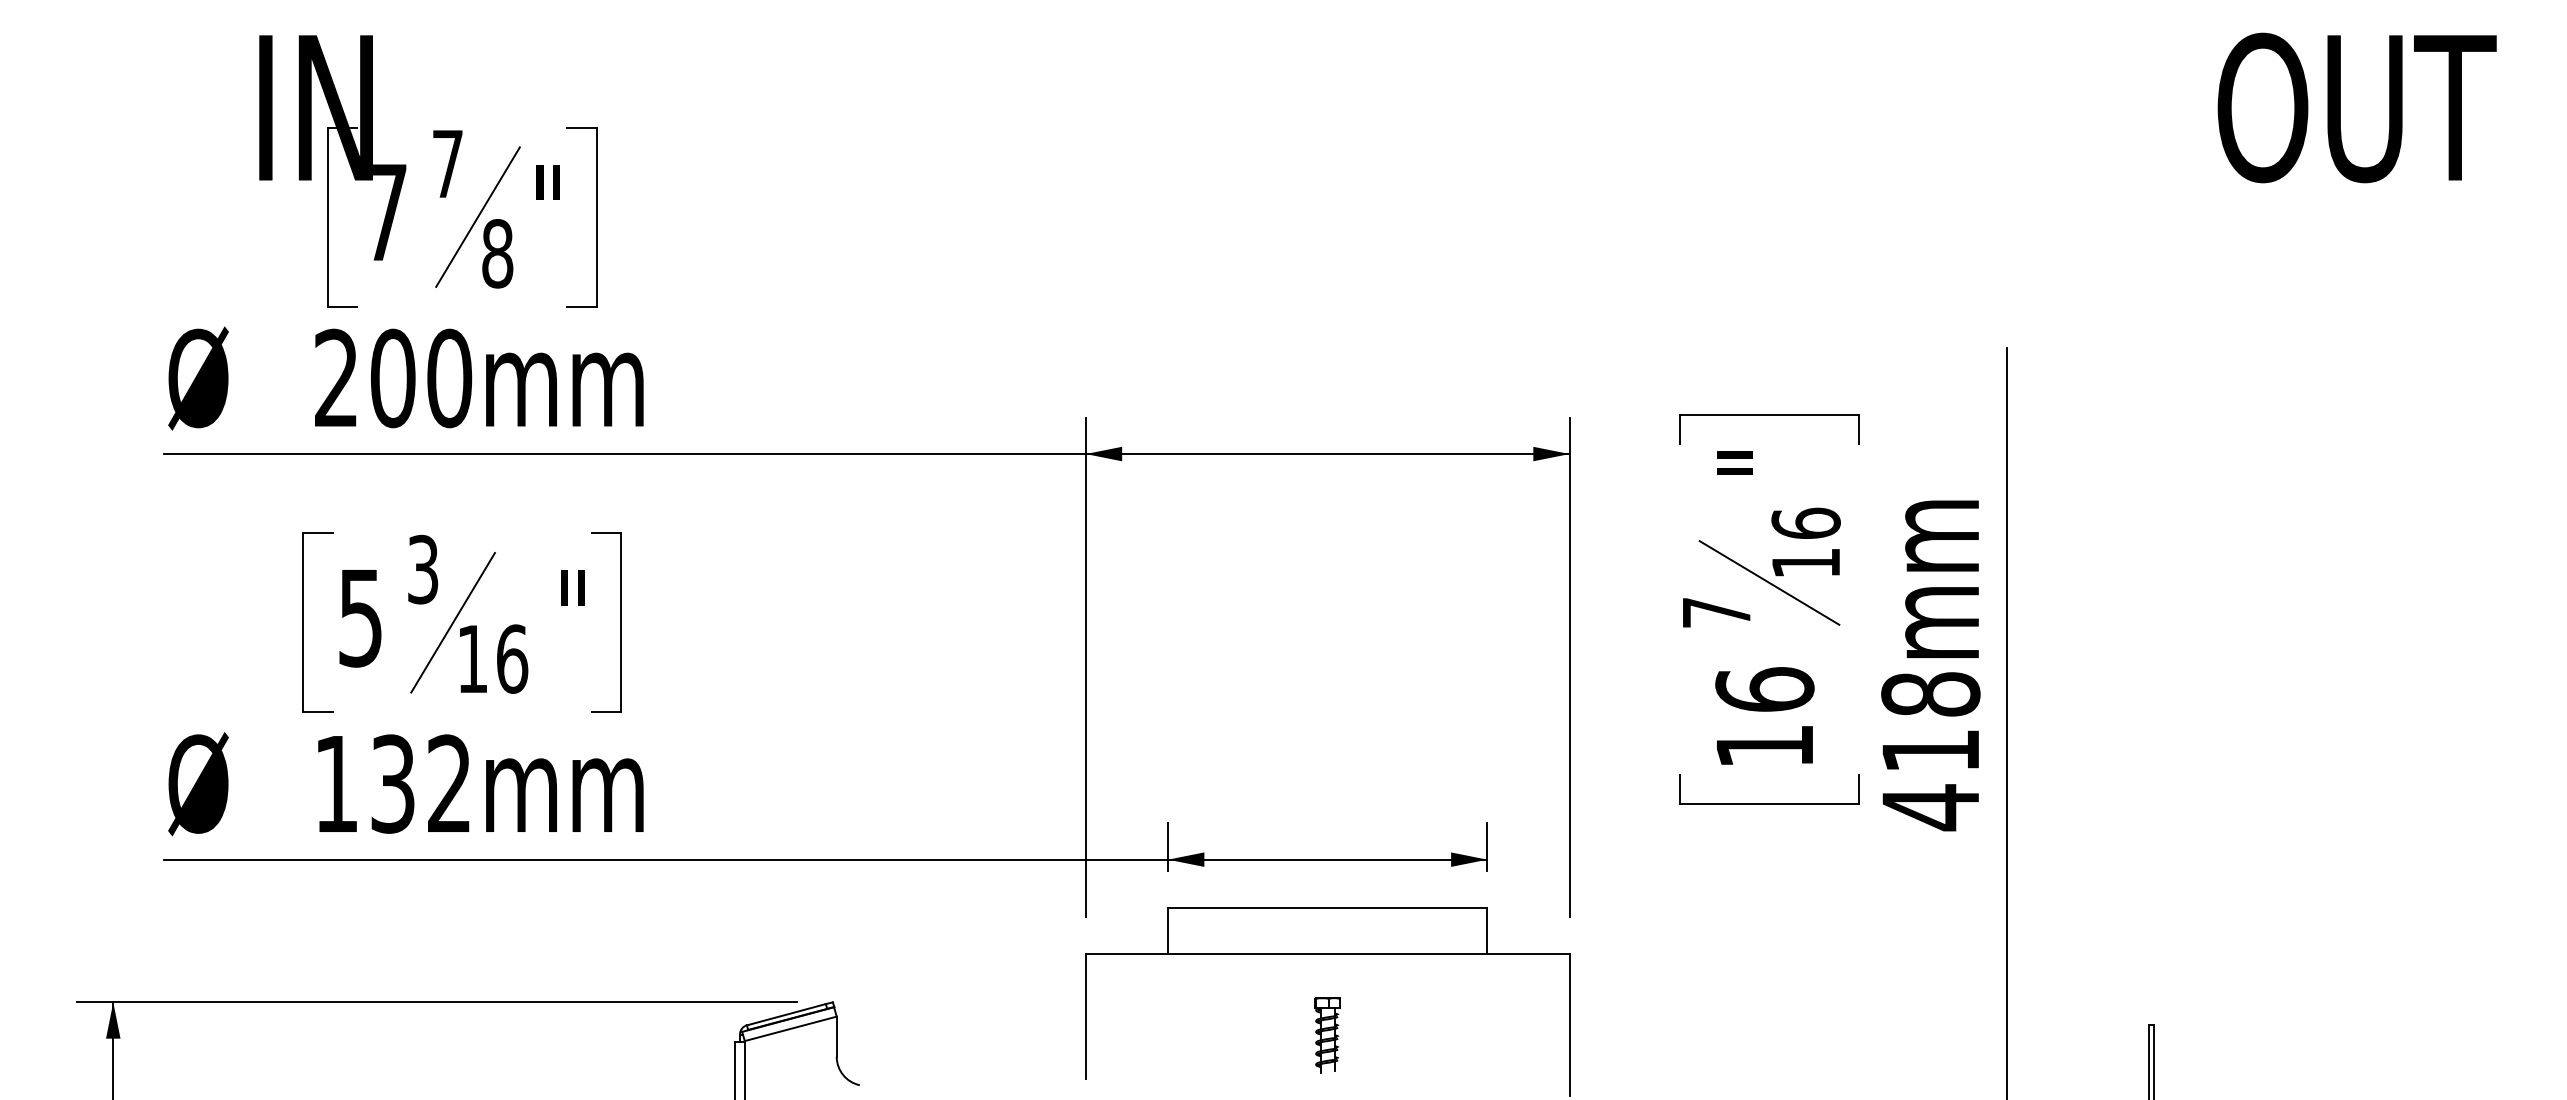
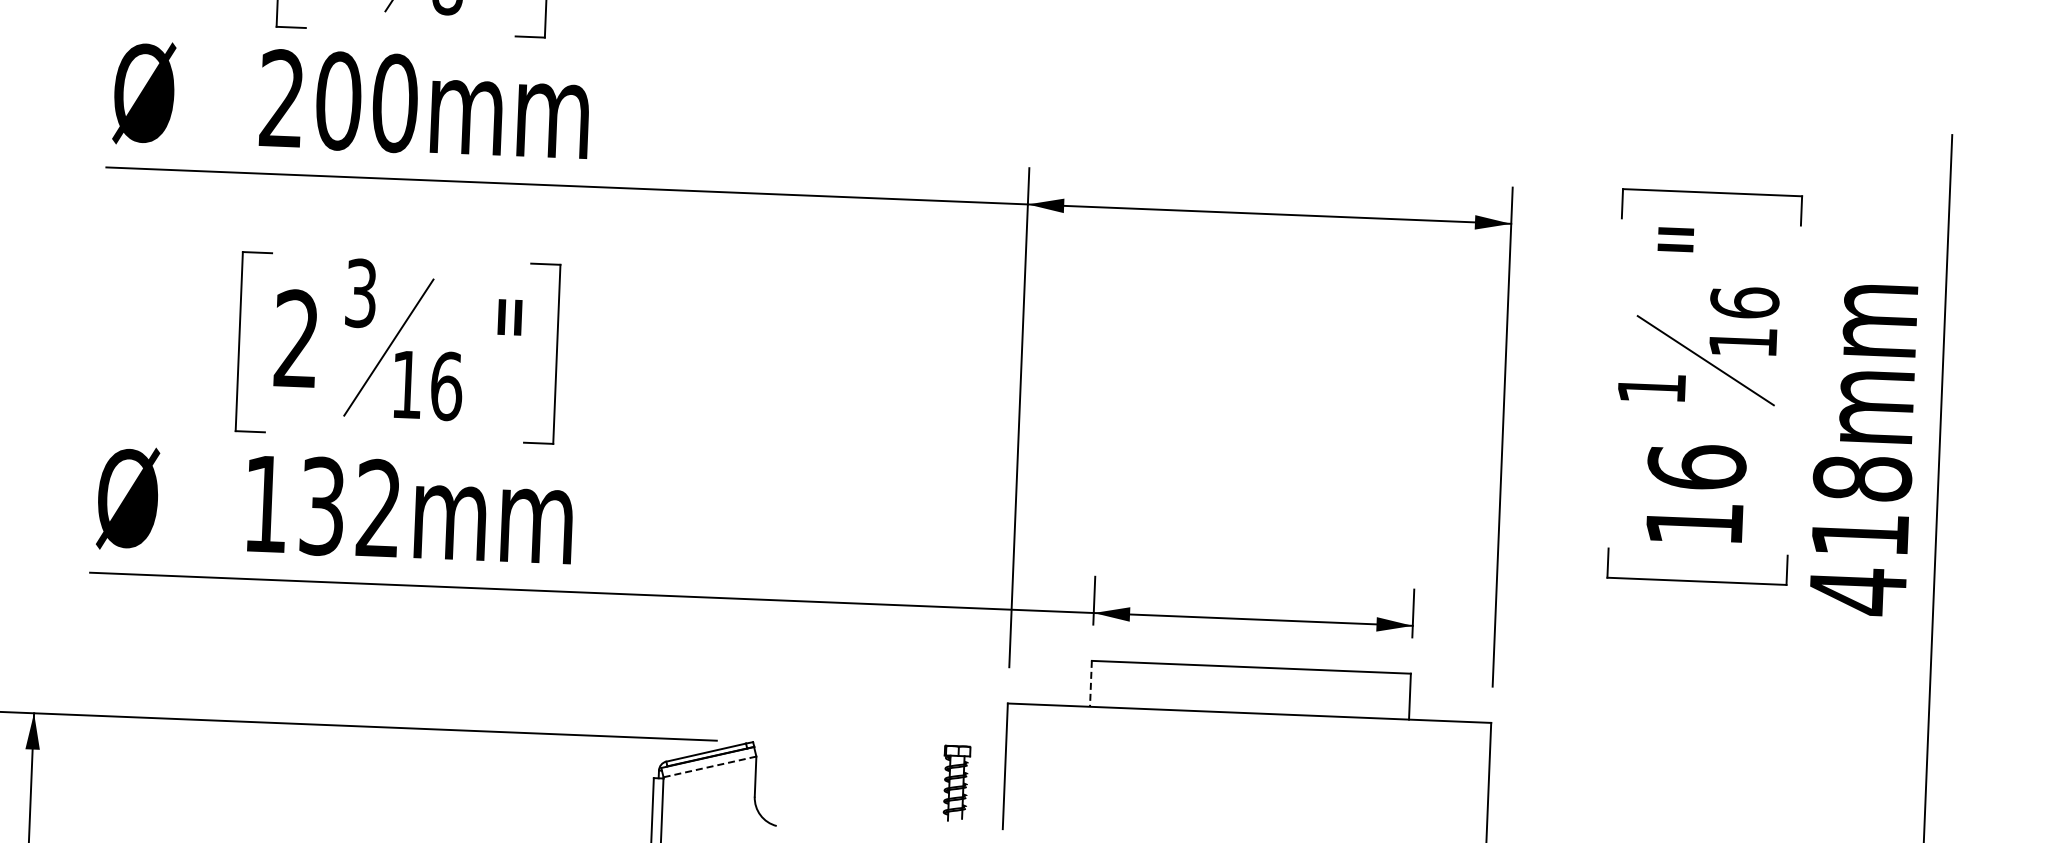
text: (1716, 612) -> (1651, 388), 7 -> 1
text: (360, 617) -> (296, 338), 5 -> 2
line: (1168, 930) -> (1091, 683), solid -> dashed
line: (790, 1028) -> (709, 766), solid -> dashed
part: (1327, 1035) -> (956, 783), moved

